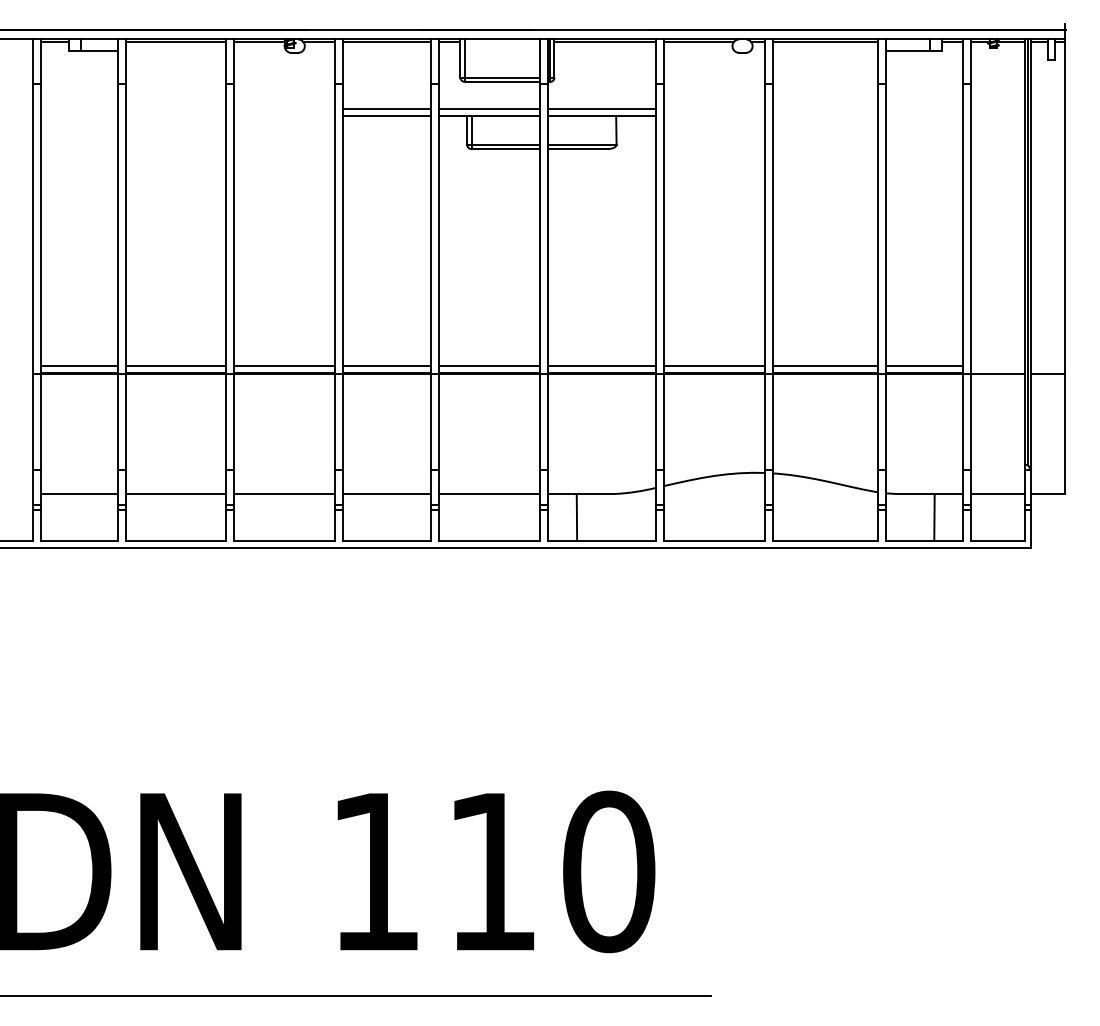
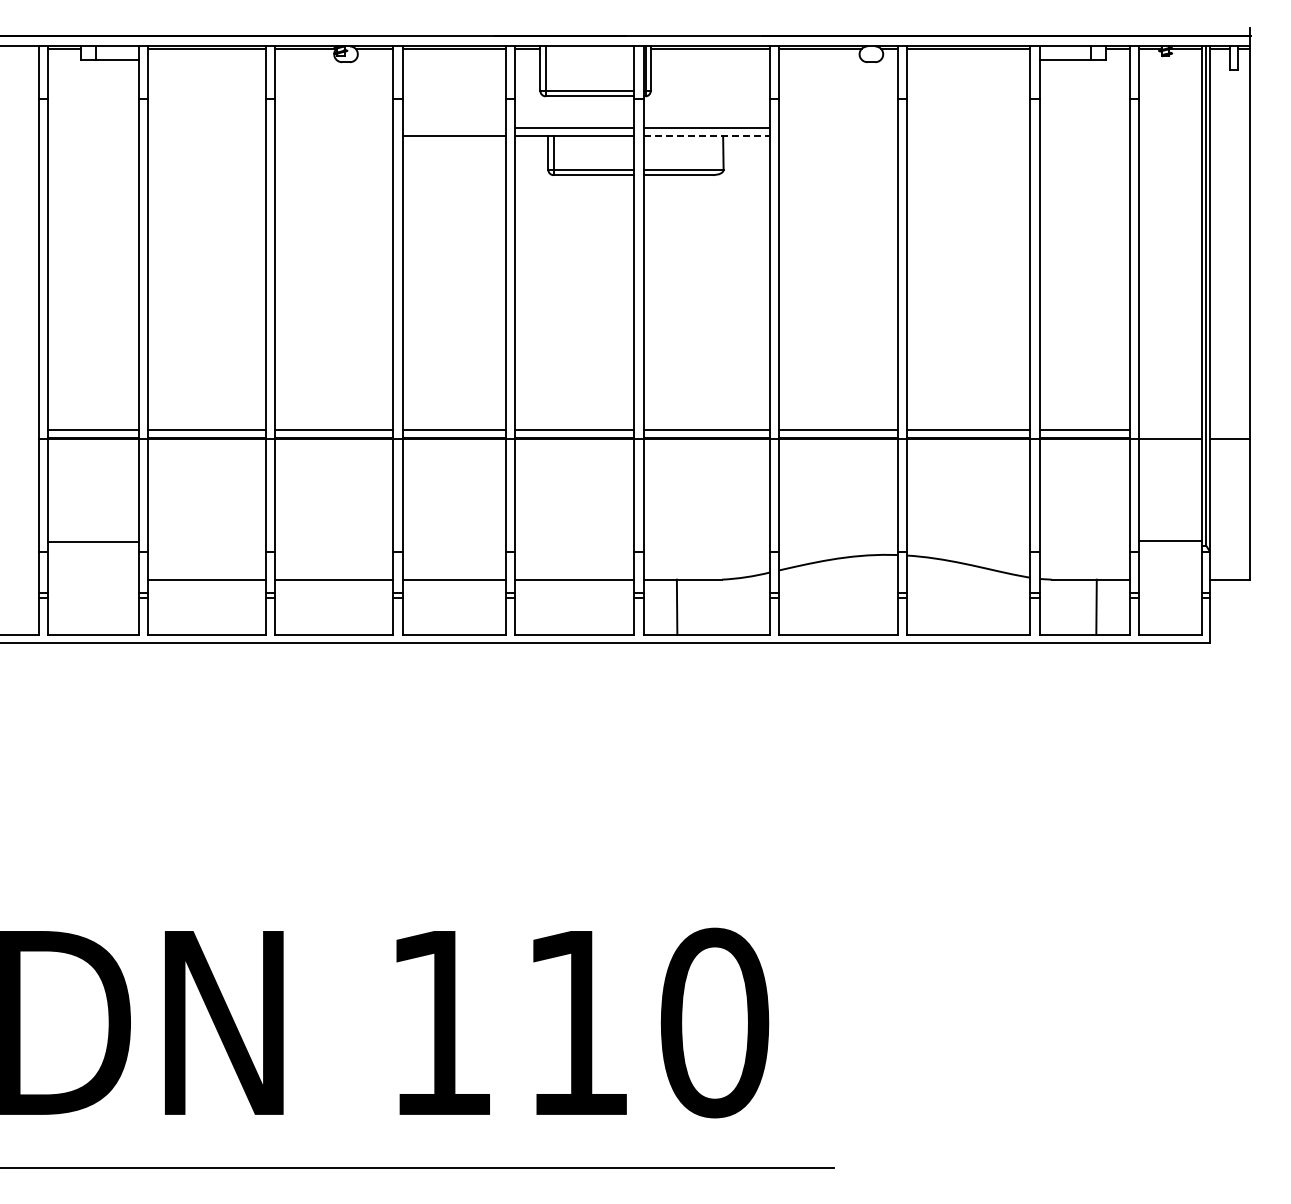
line: (386, 108) -> (453, 127), removed
line: (602, 115) -> (707, 135), solid -> dashed
line: (78, 493) -> (92, 541), moved
line: (997, 493) -> (1170, 540), moved

